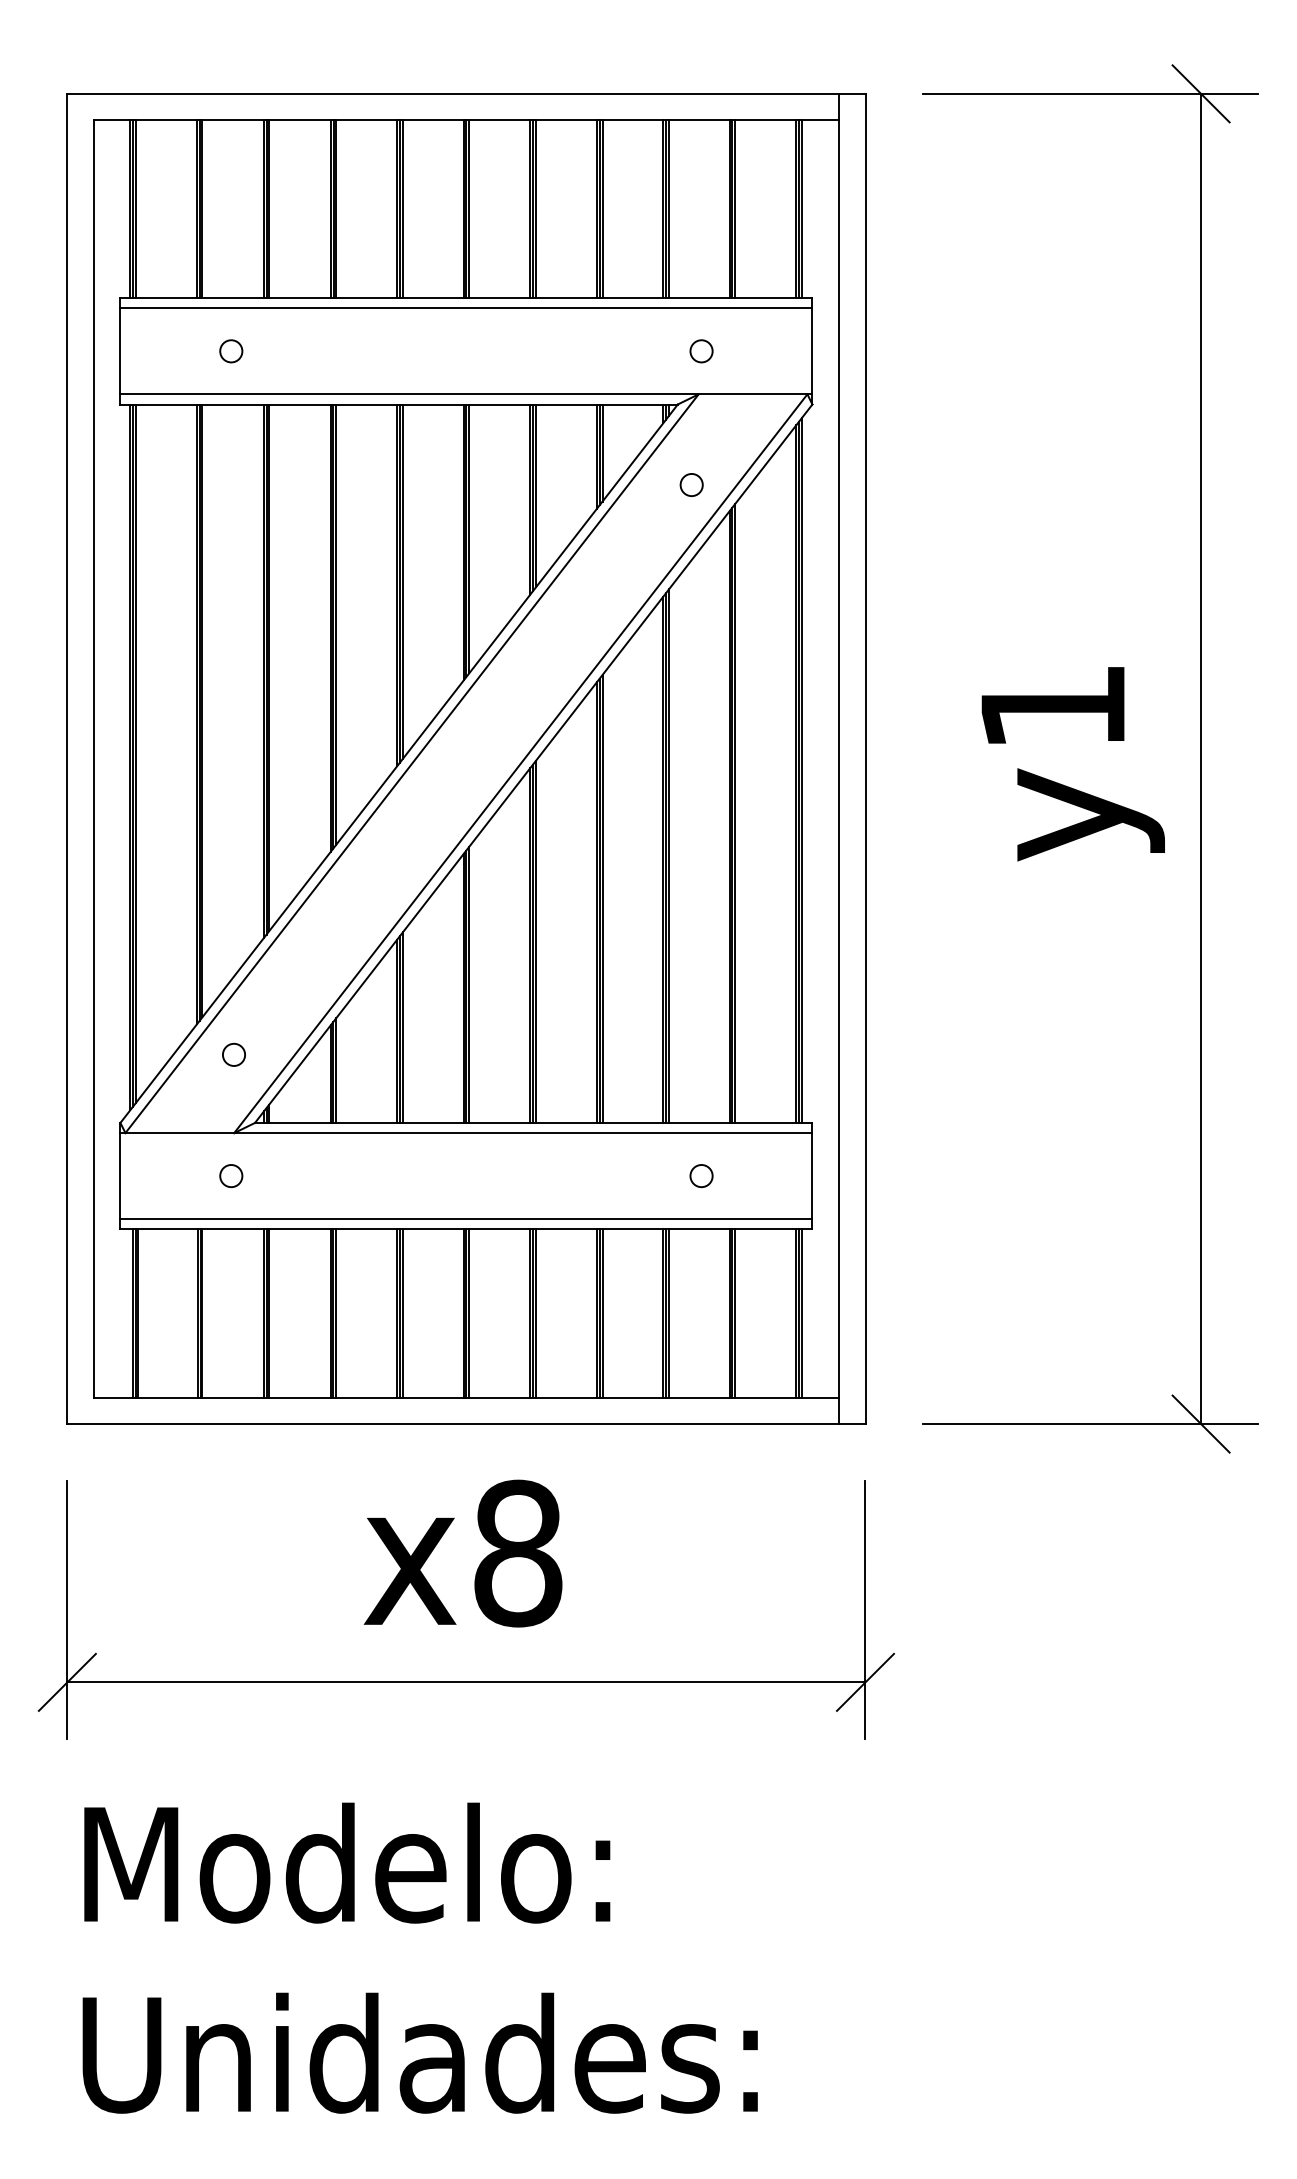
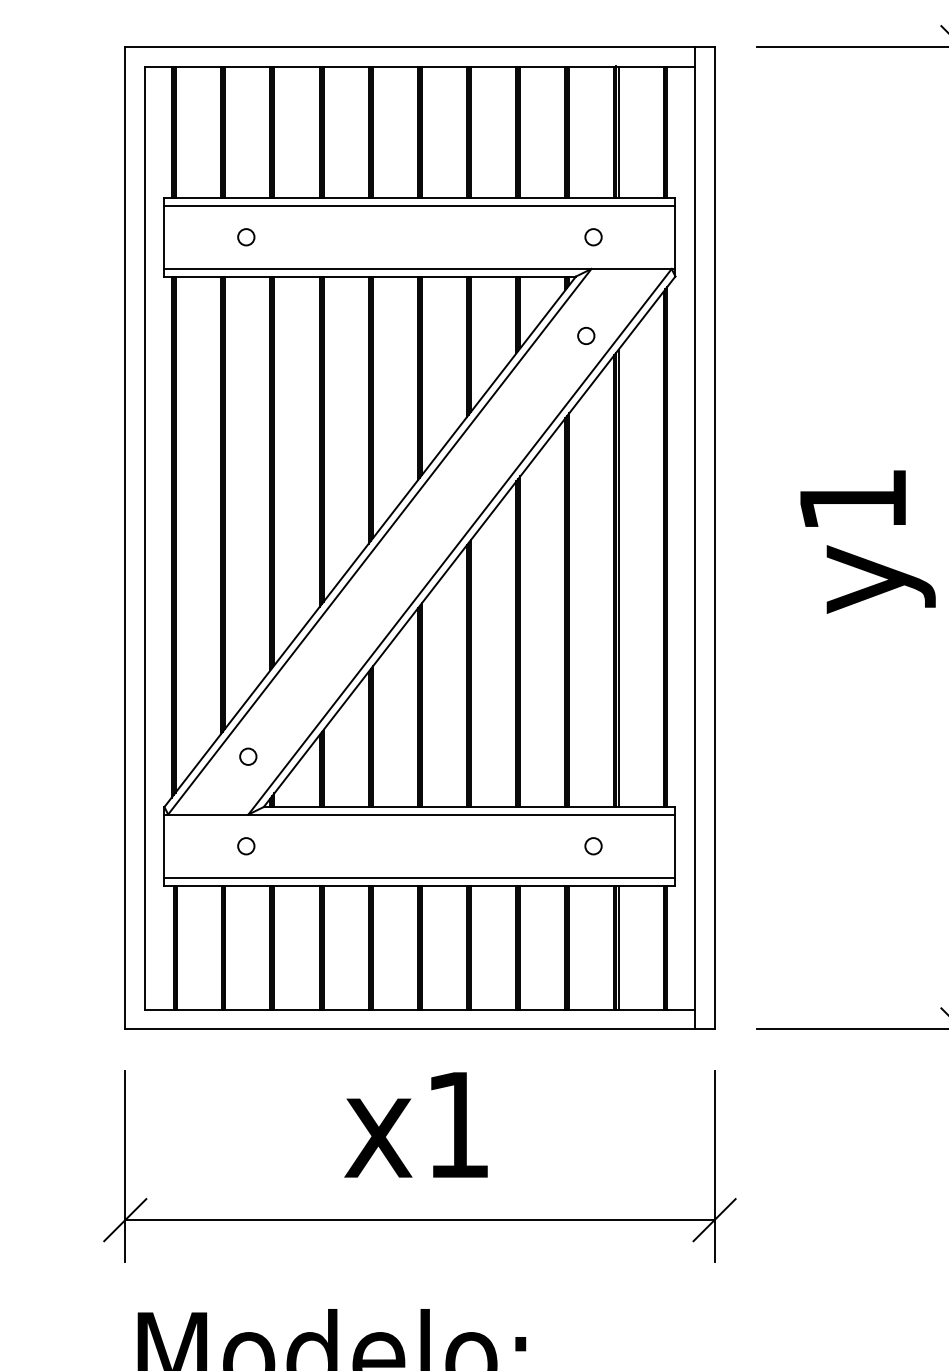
text: (518, 1553) -> (458, 1124), x8 -> x1

